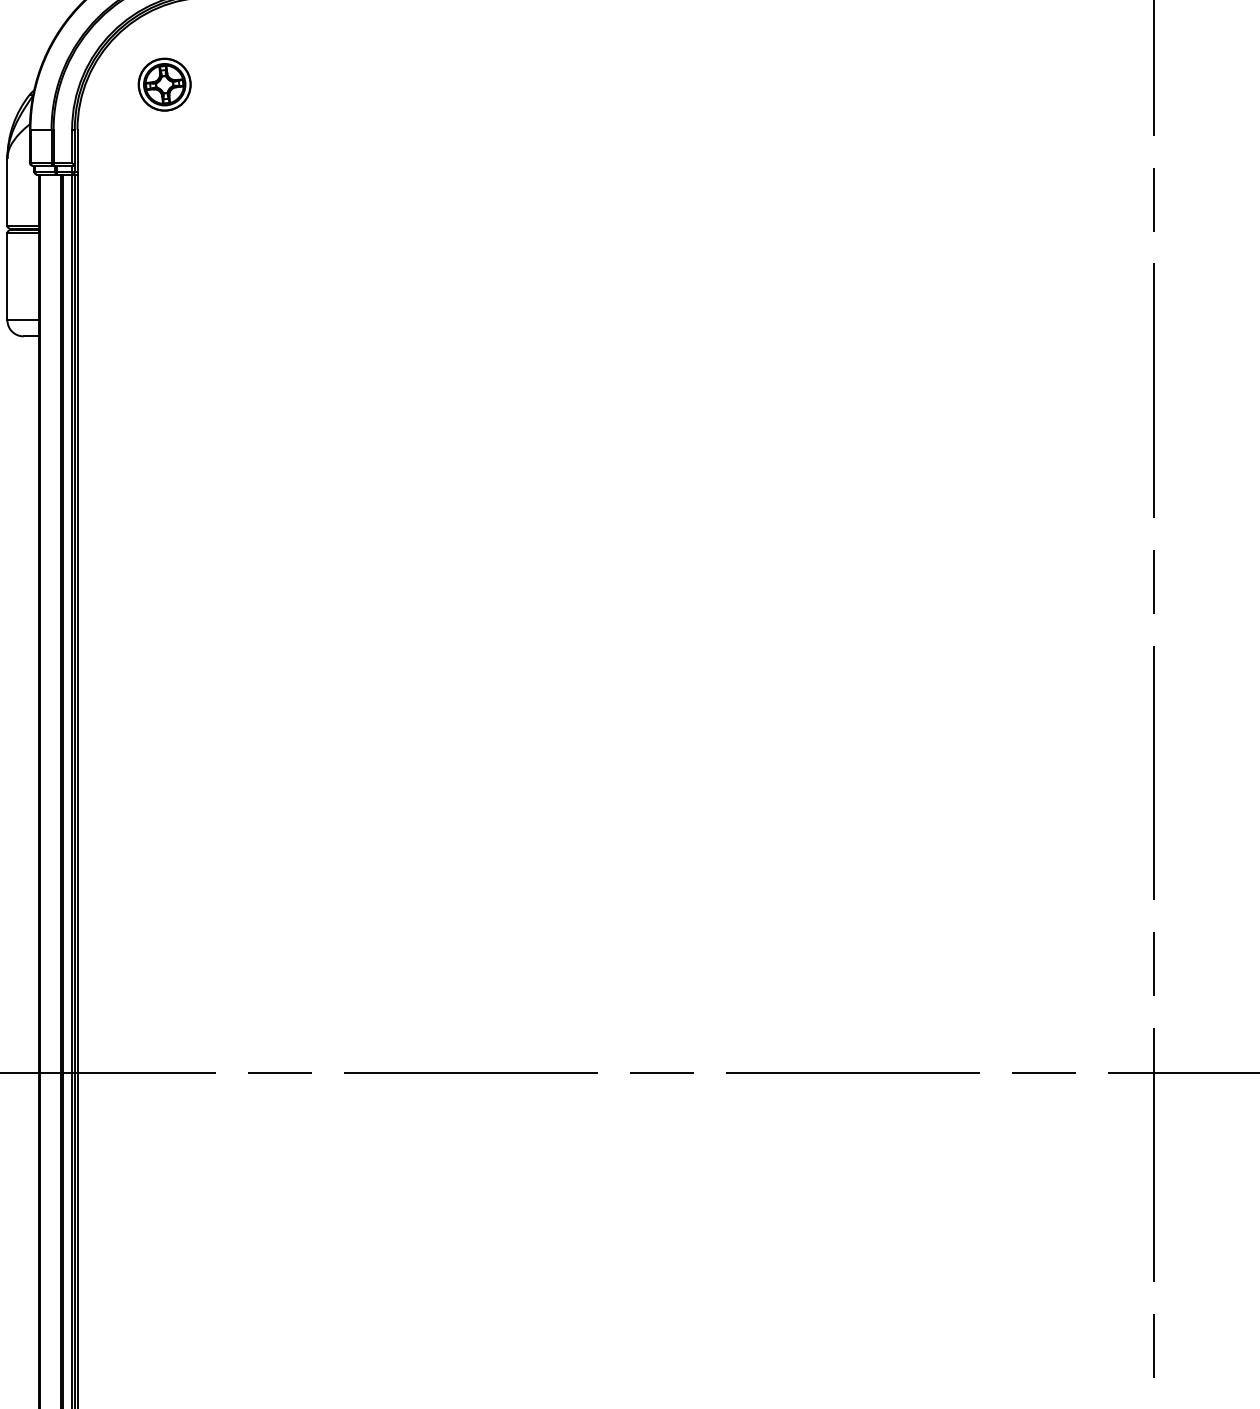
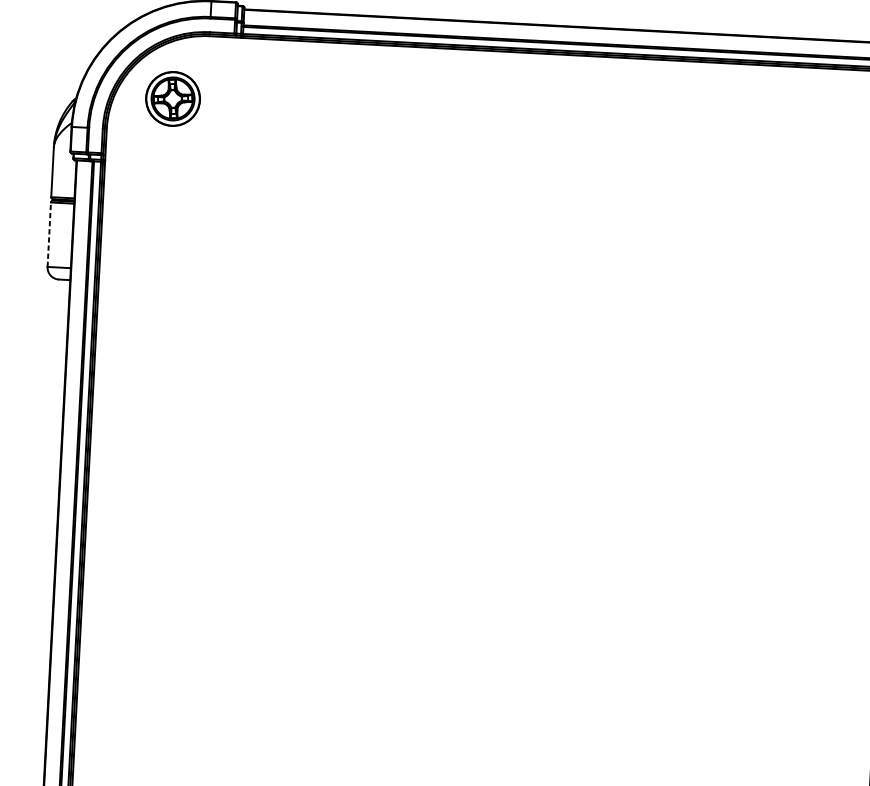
part: (164, 84) -> (172, 98), size x1.4
line: (7, 276) -> (49, 234), solid -> dashed

